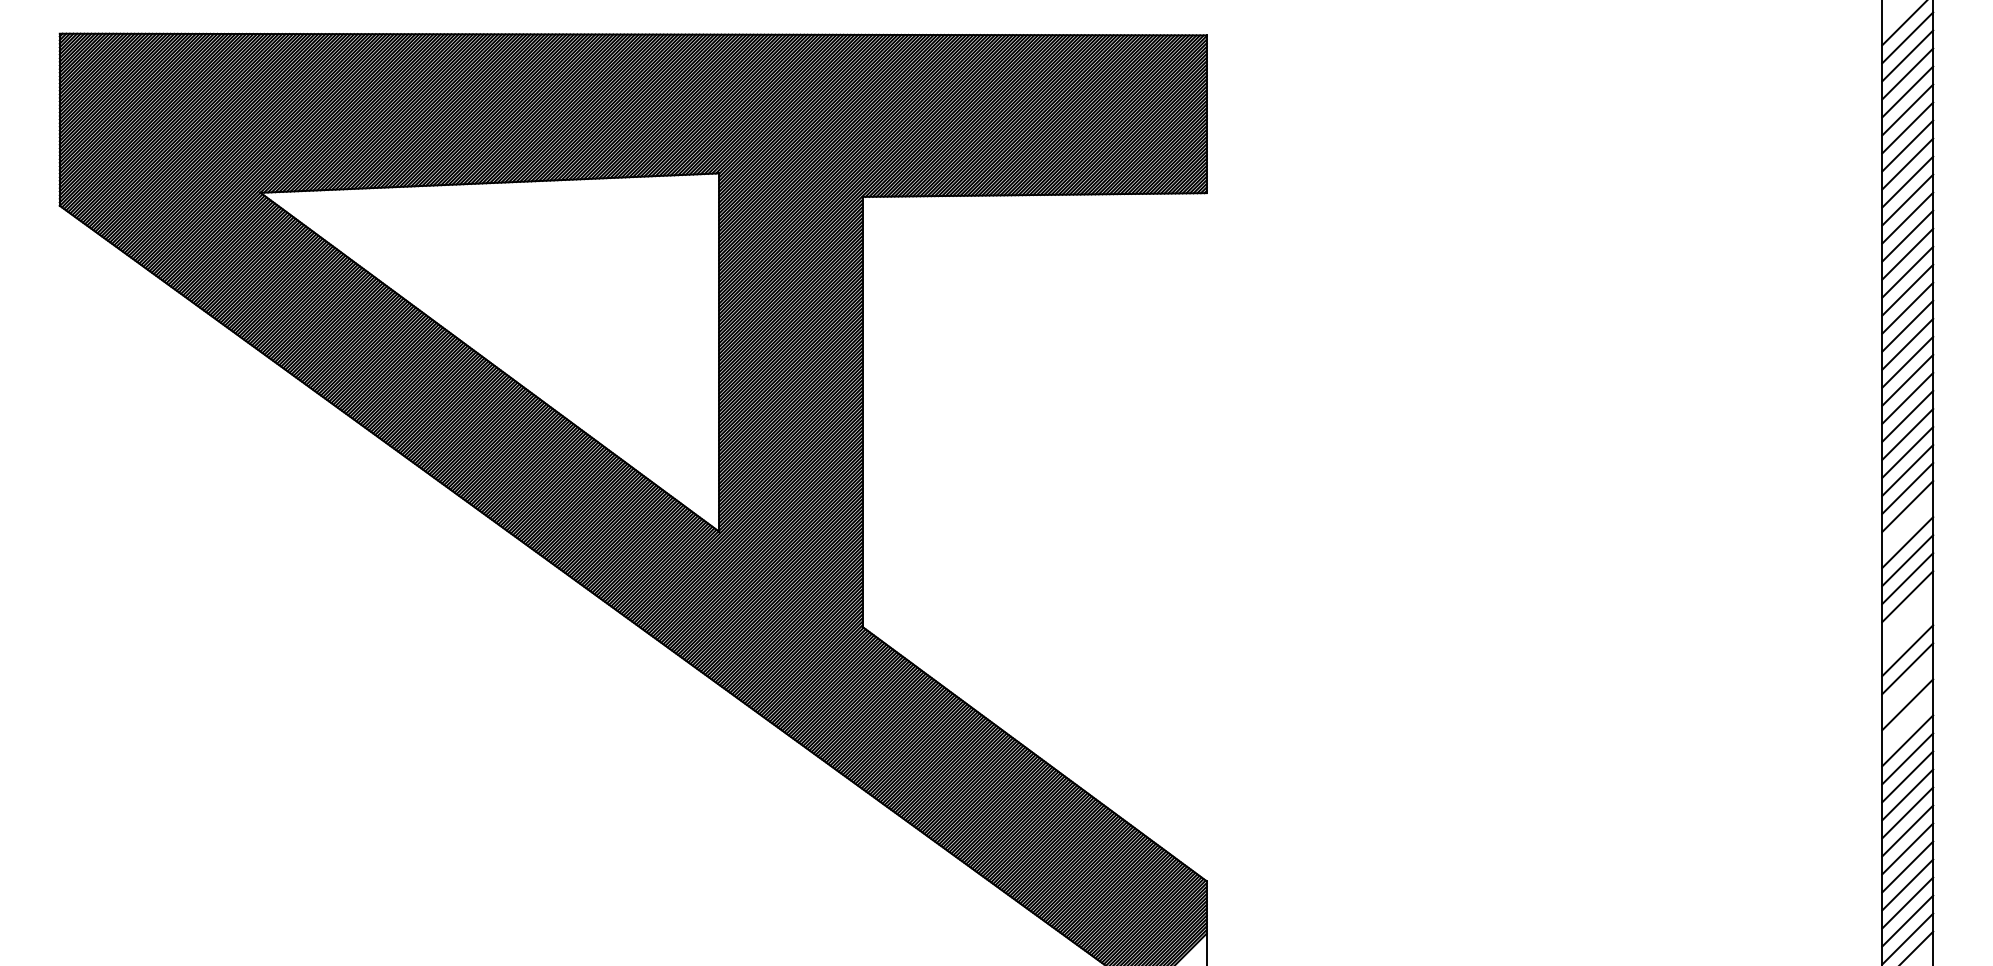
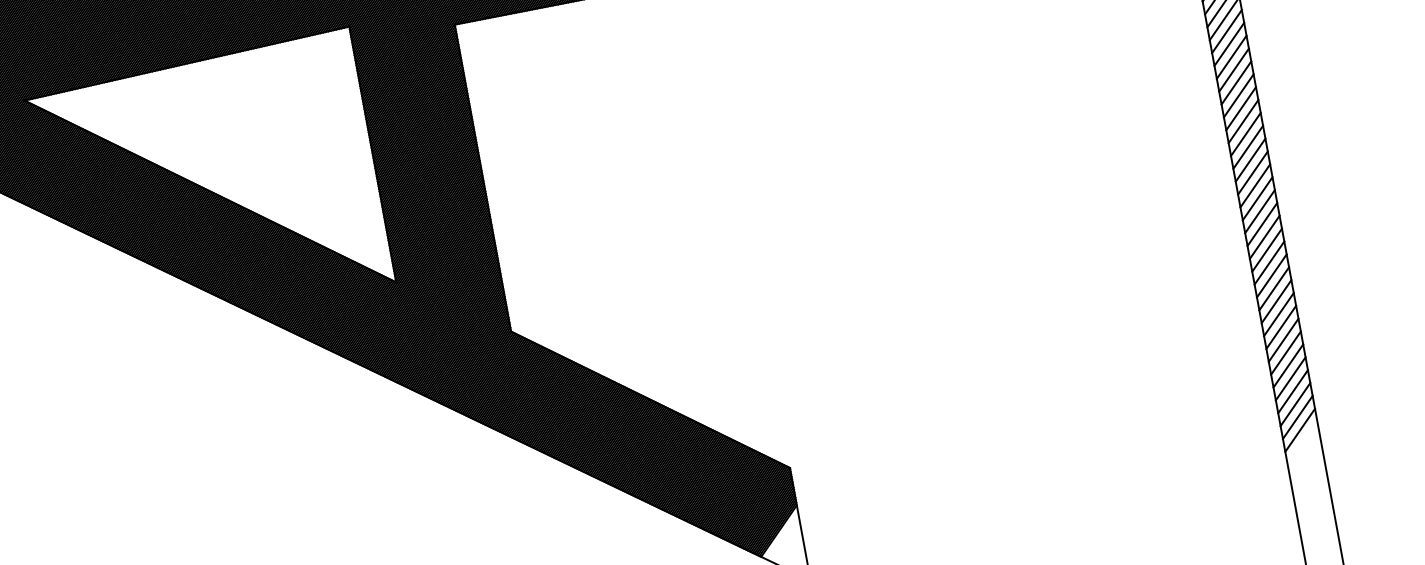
line: (1907, 524) -> (1243, 121), added
line: (1907, 614) -> (1255, 185), added
line: (1907, 632) -> (1257, 198), added
line: (1907, 686) -> (1264, 237), added
line: (1907, 722) -> (1269, 262), added

